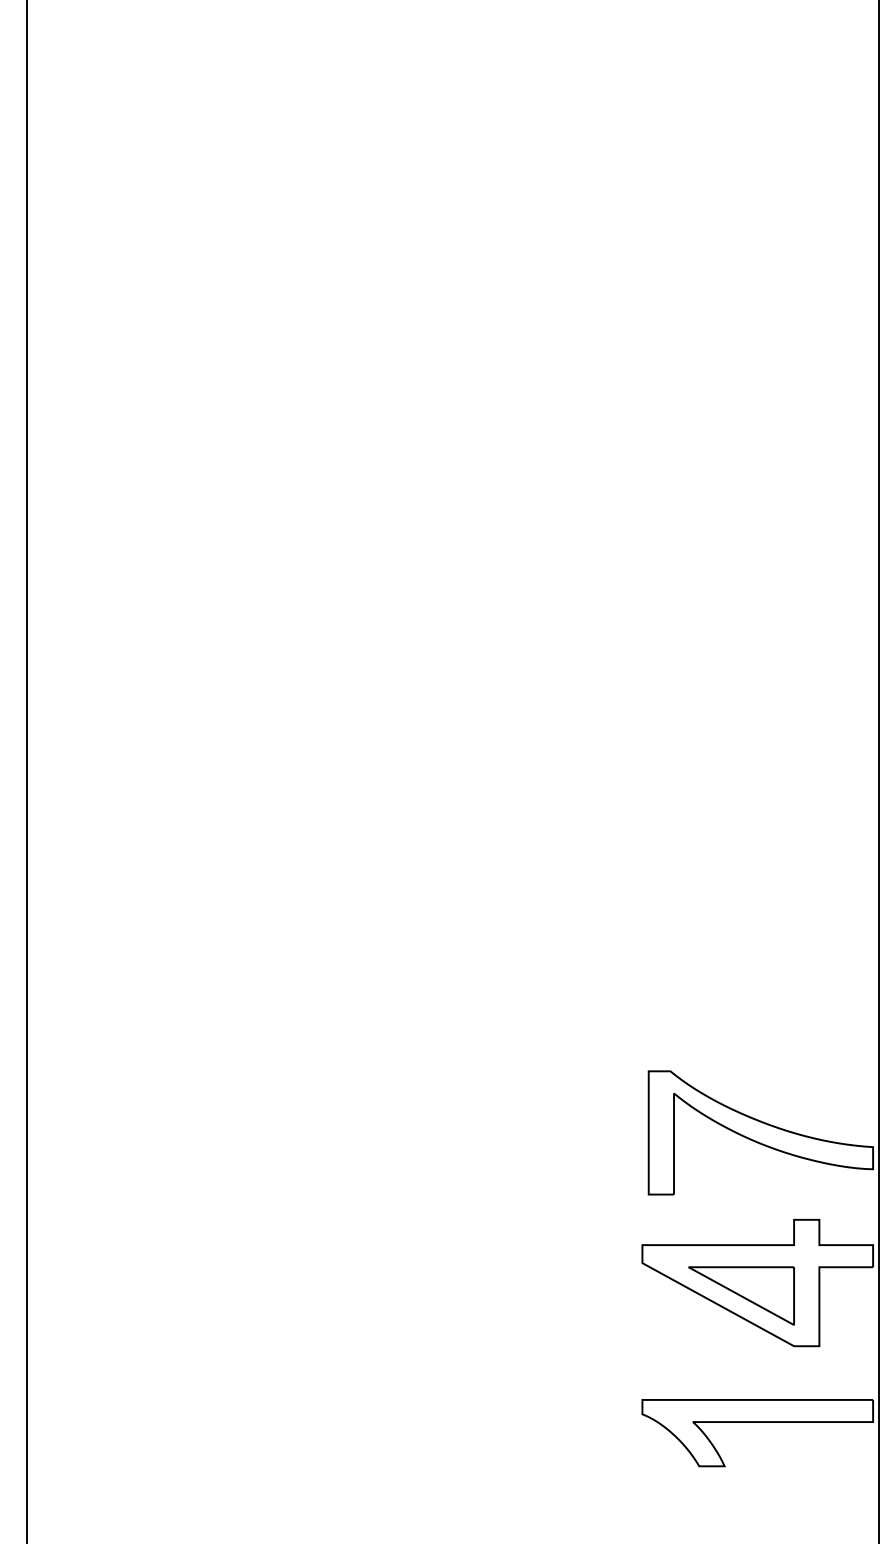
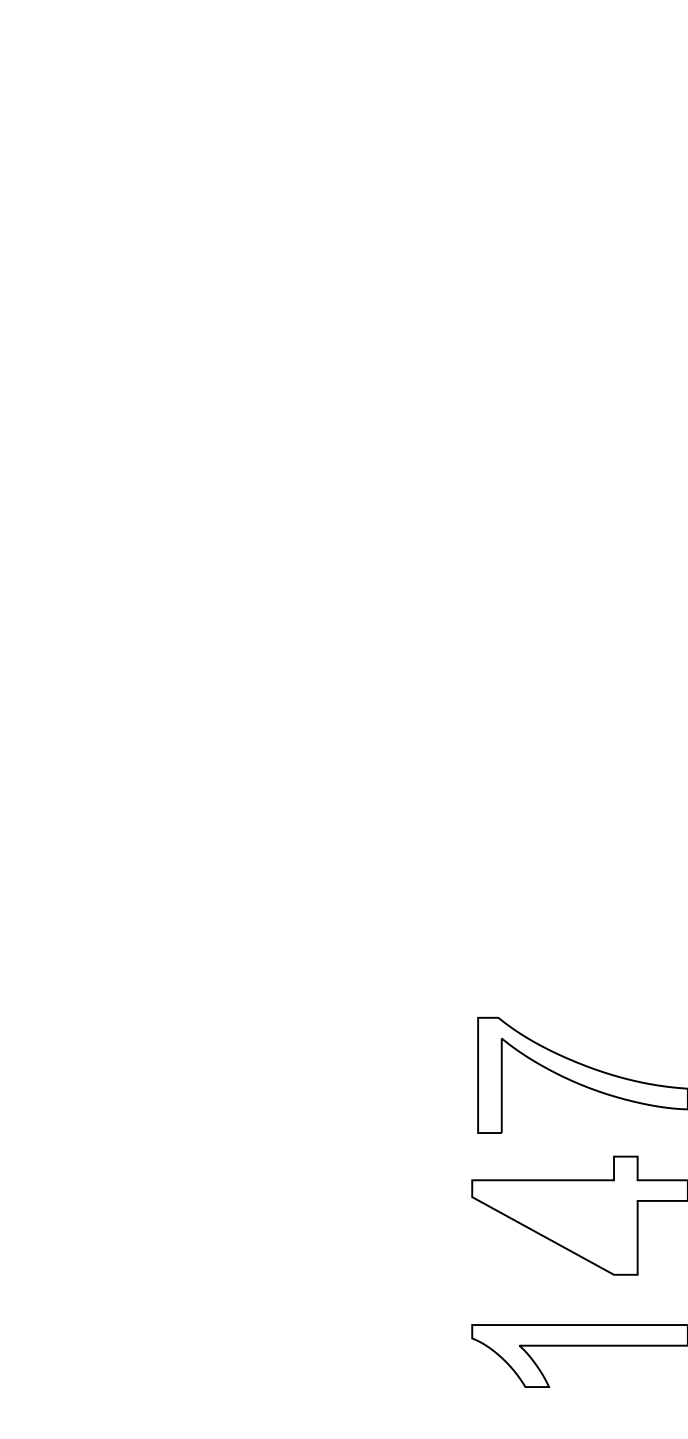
part: (741, 1295) -> (564, 1227), removed

